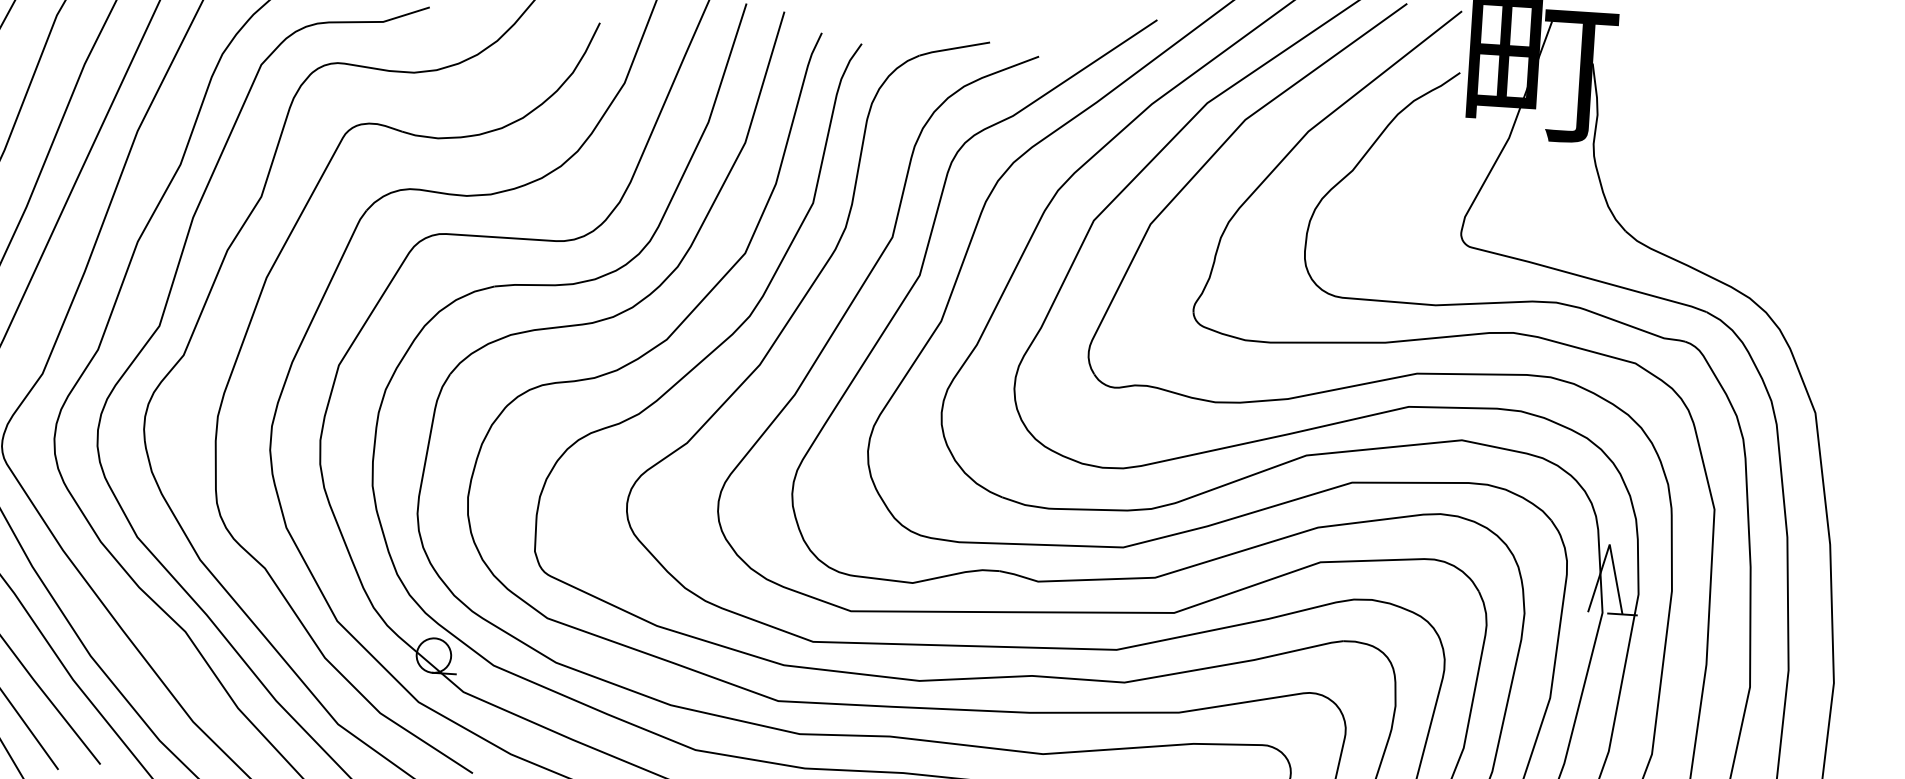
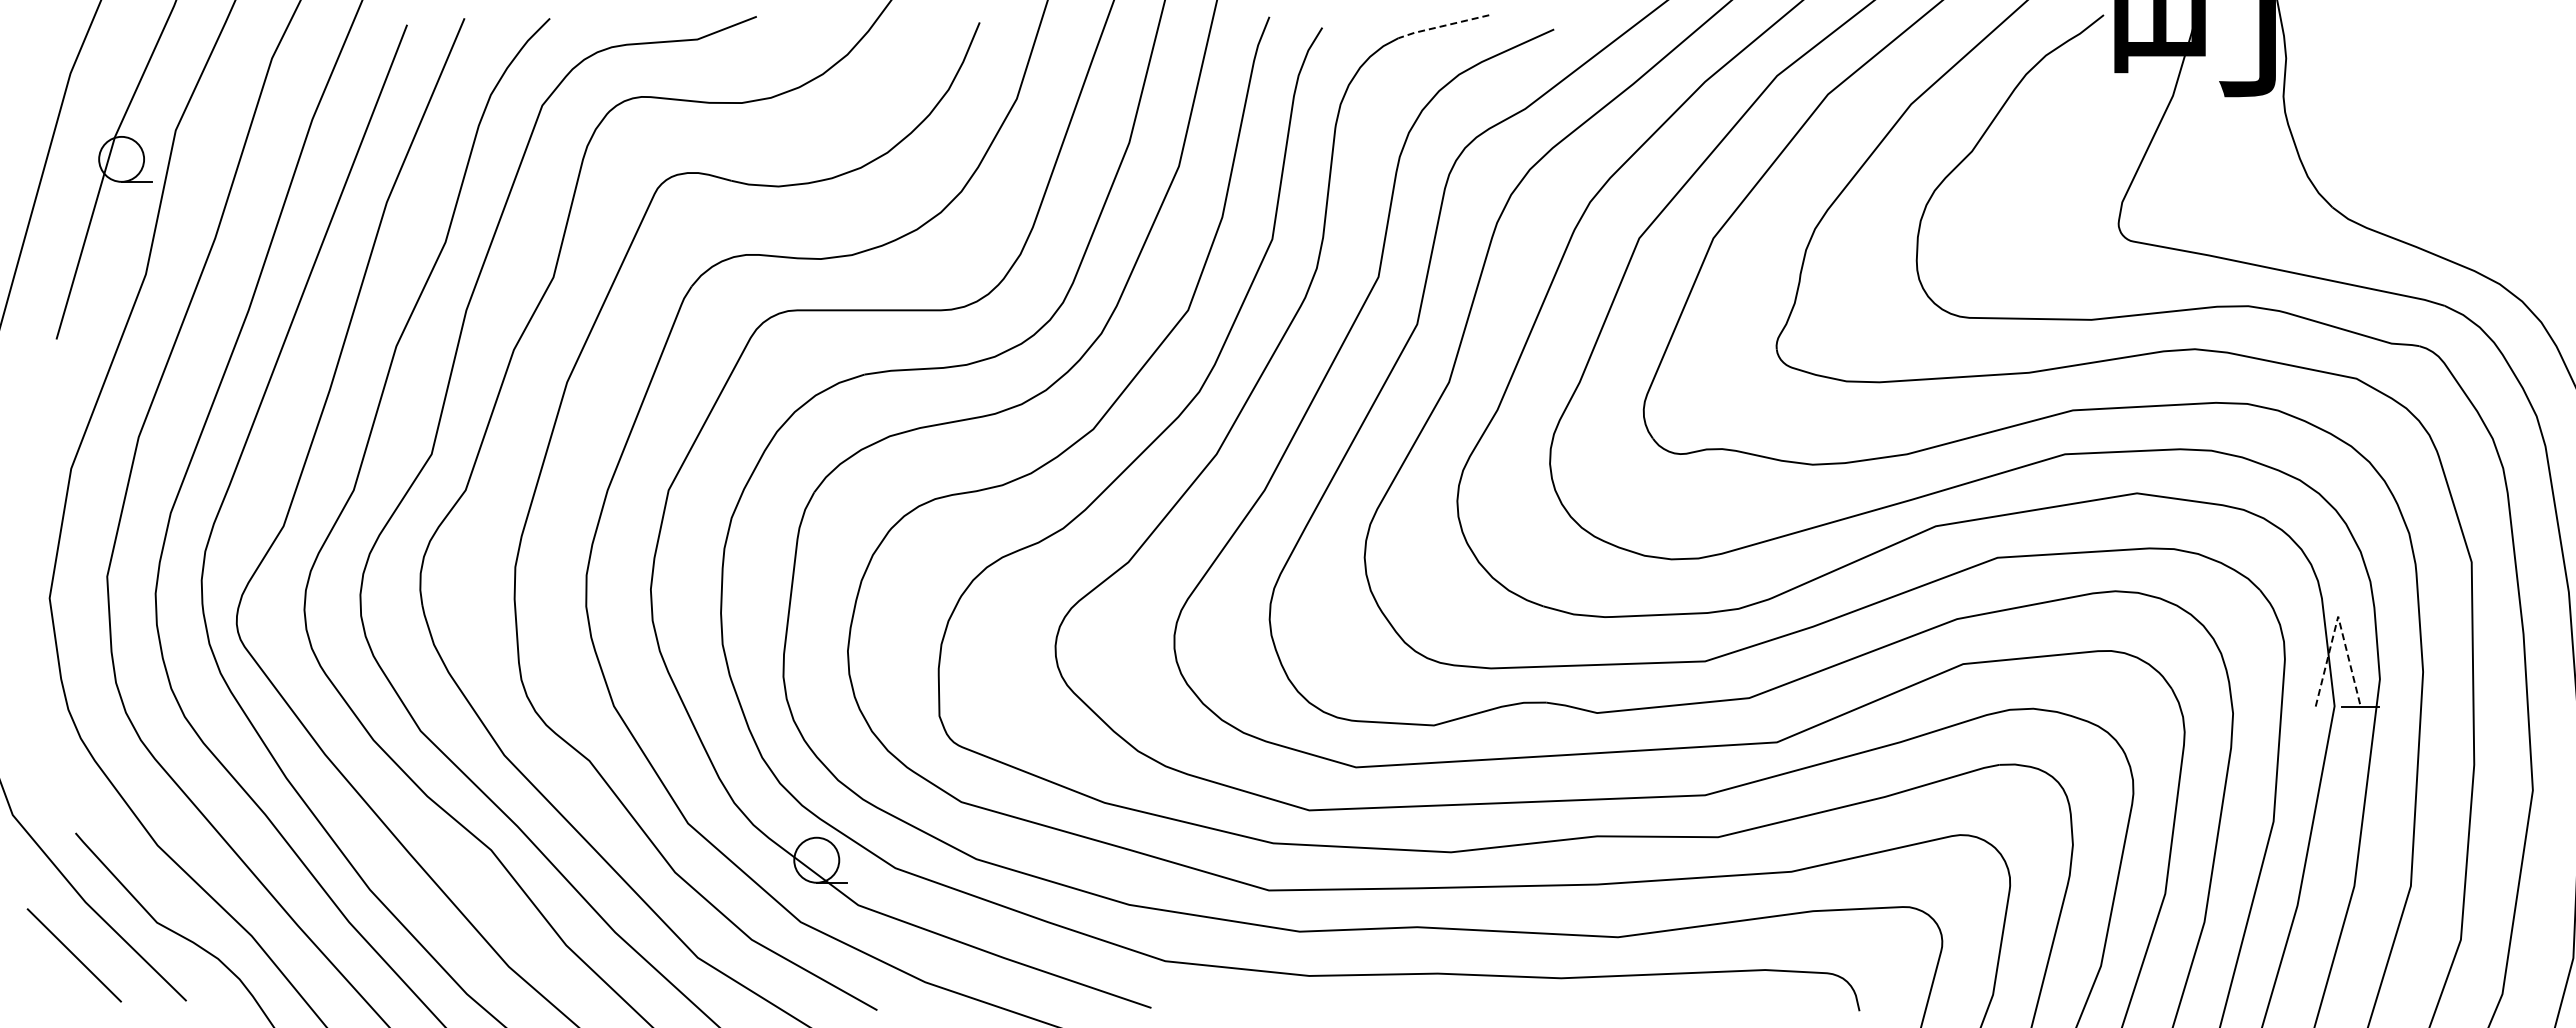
line: (953, 48) -> (1442, 26), solid -> dashed
line: (1609, 544) -> (2338, 616), solid -> dashed

